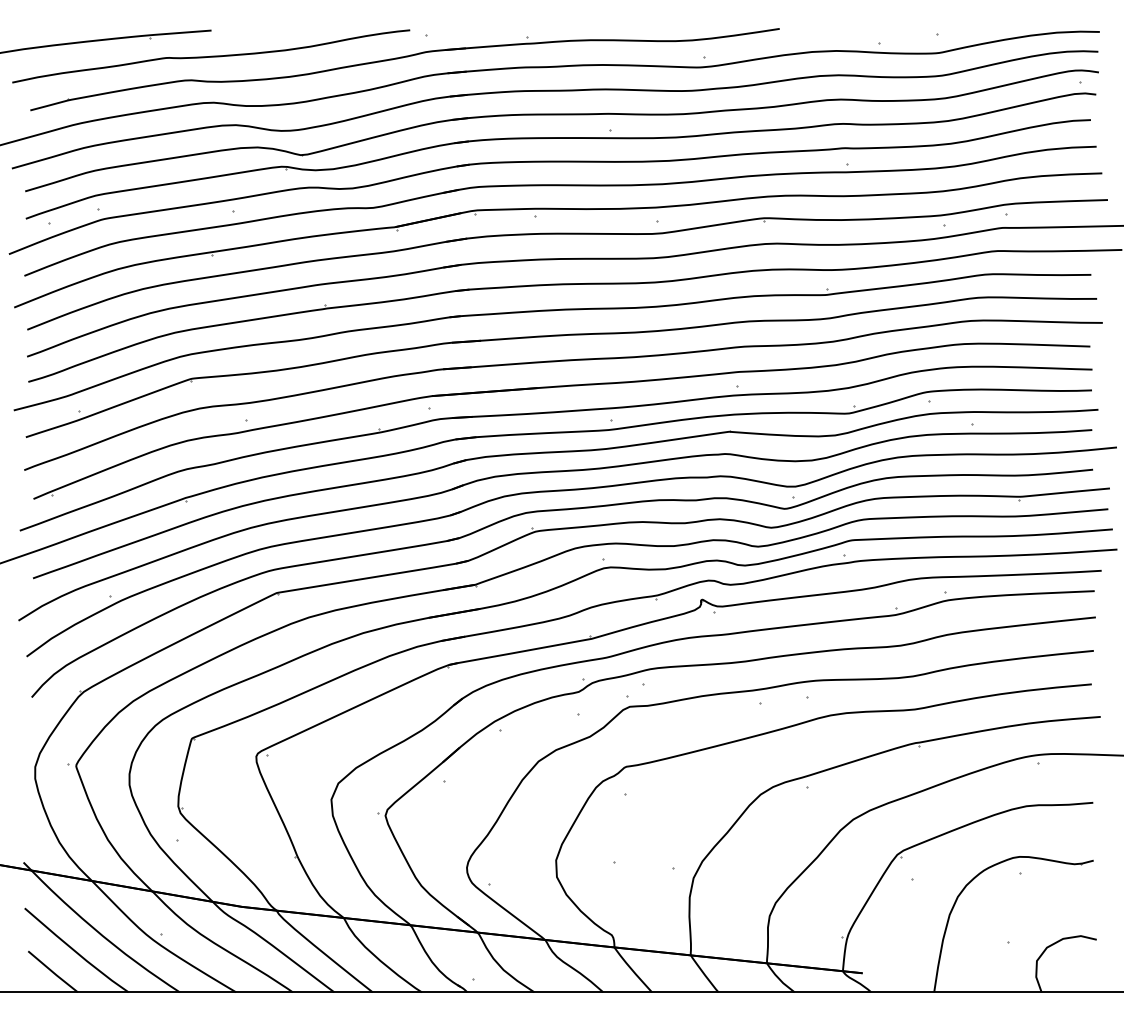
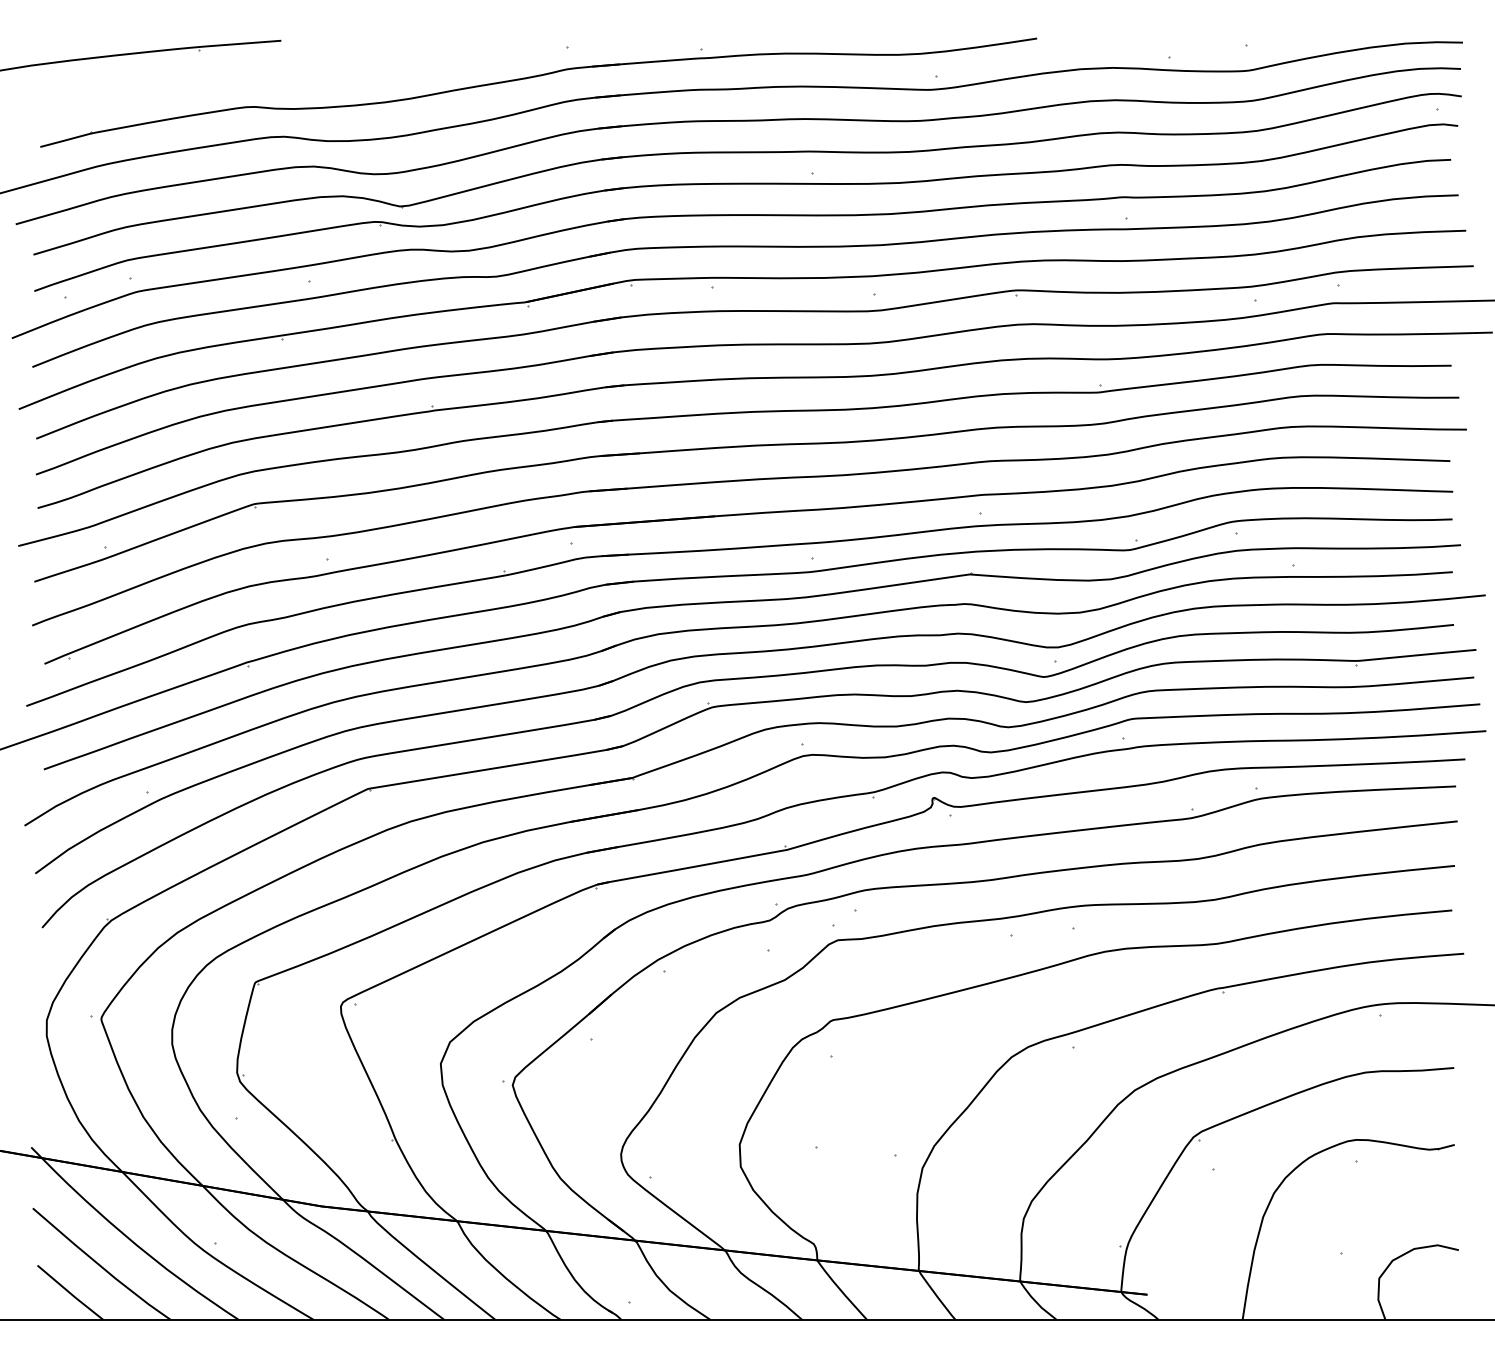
curve: (211, 56) -> (281, 75), removed

